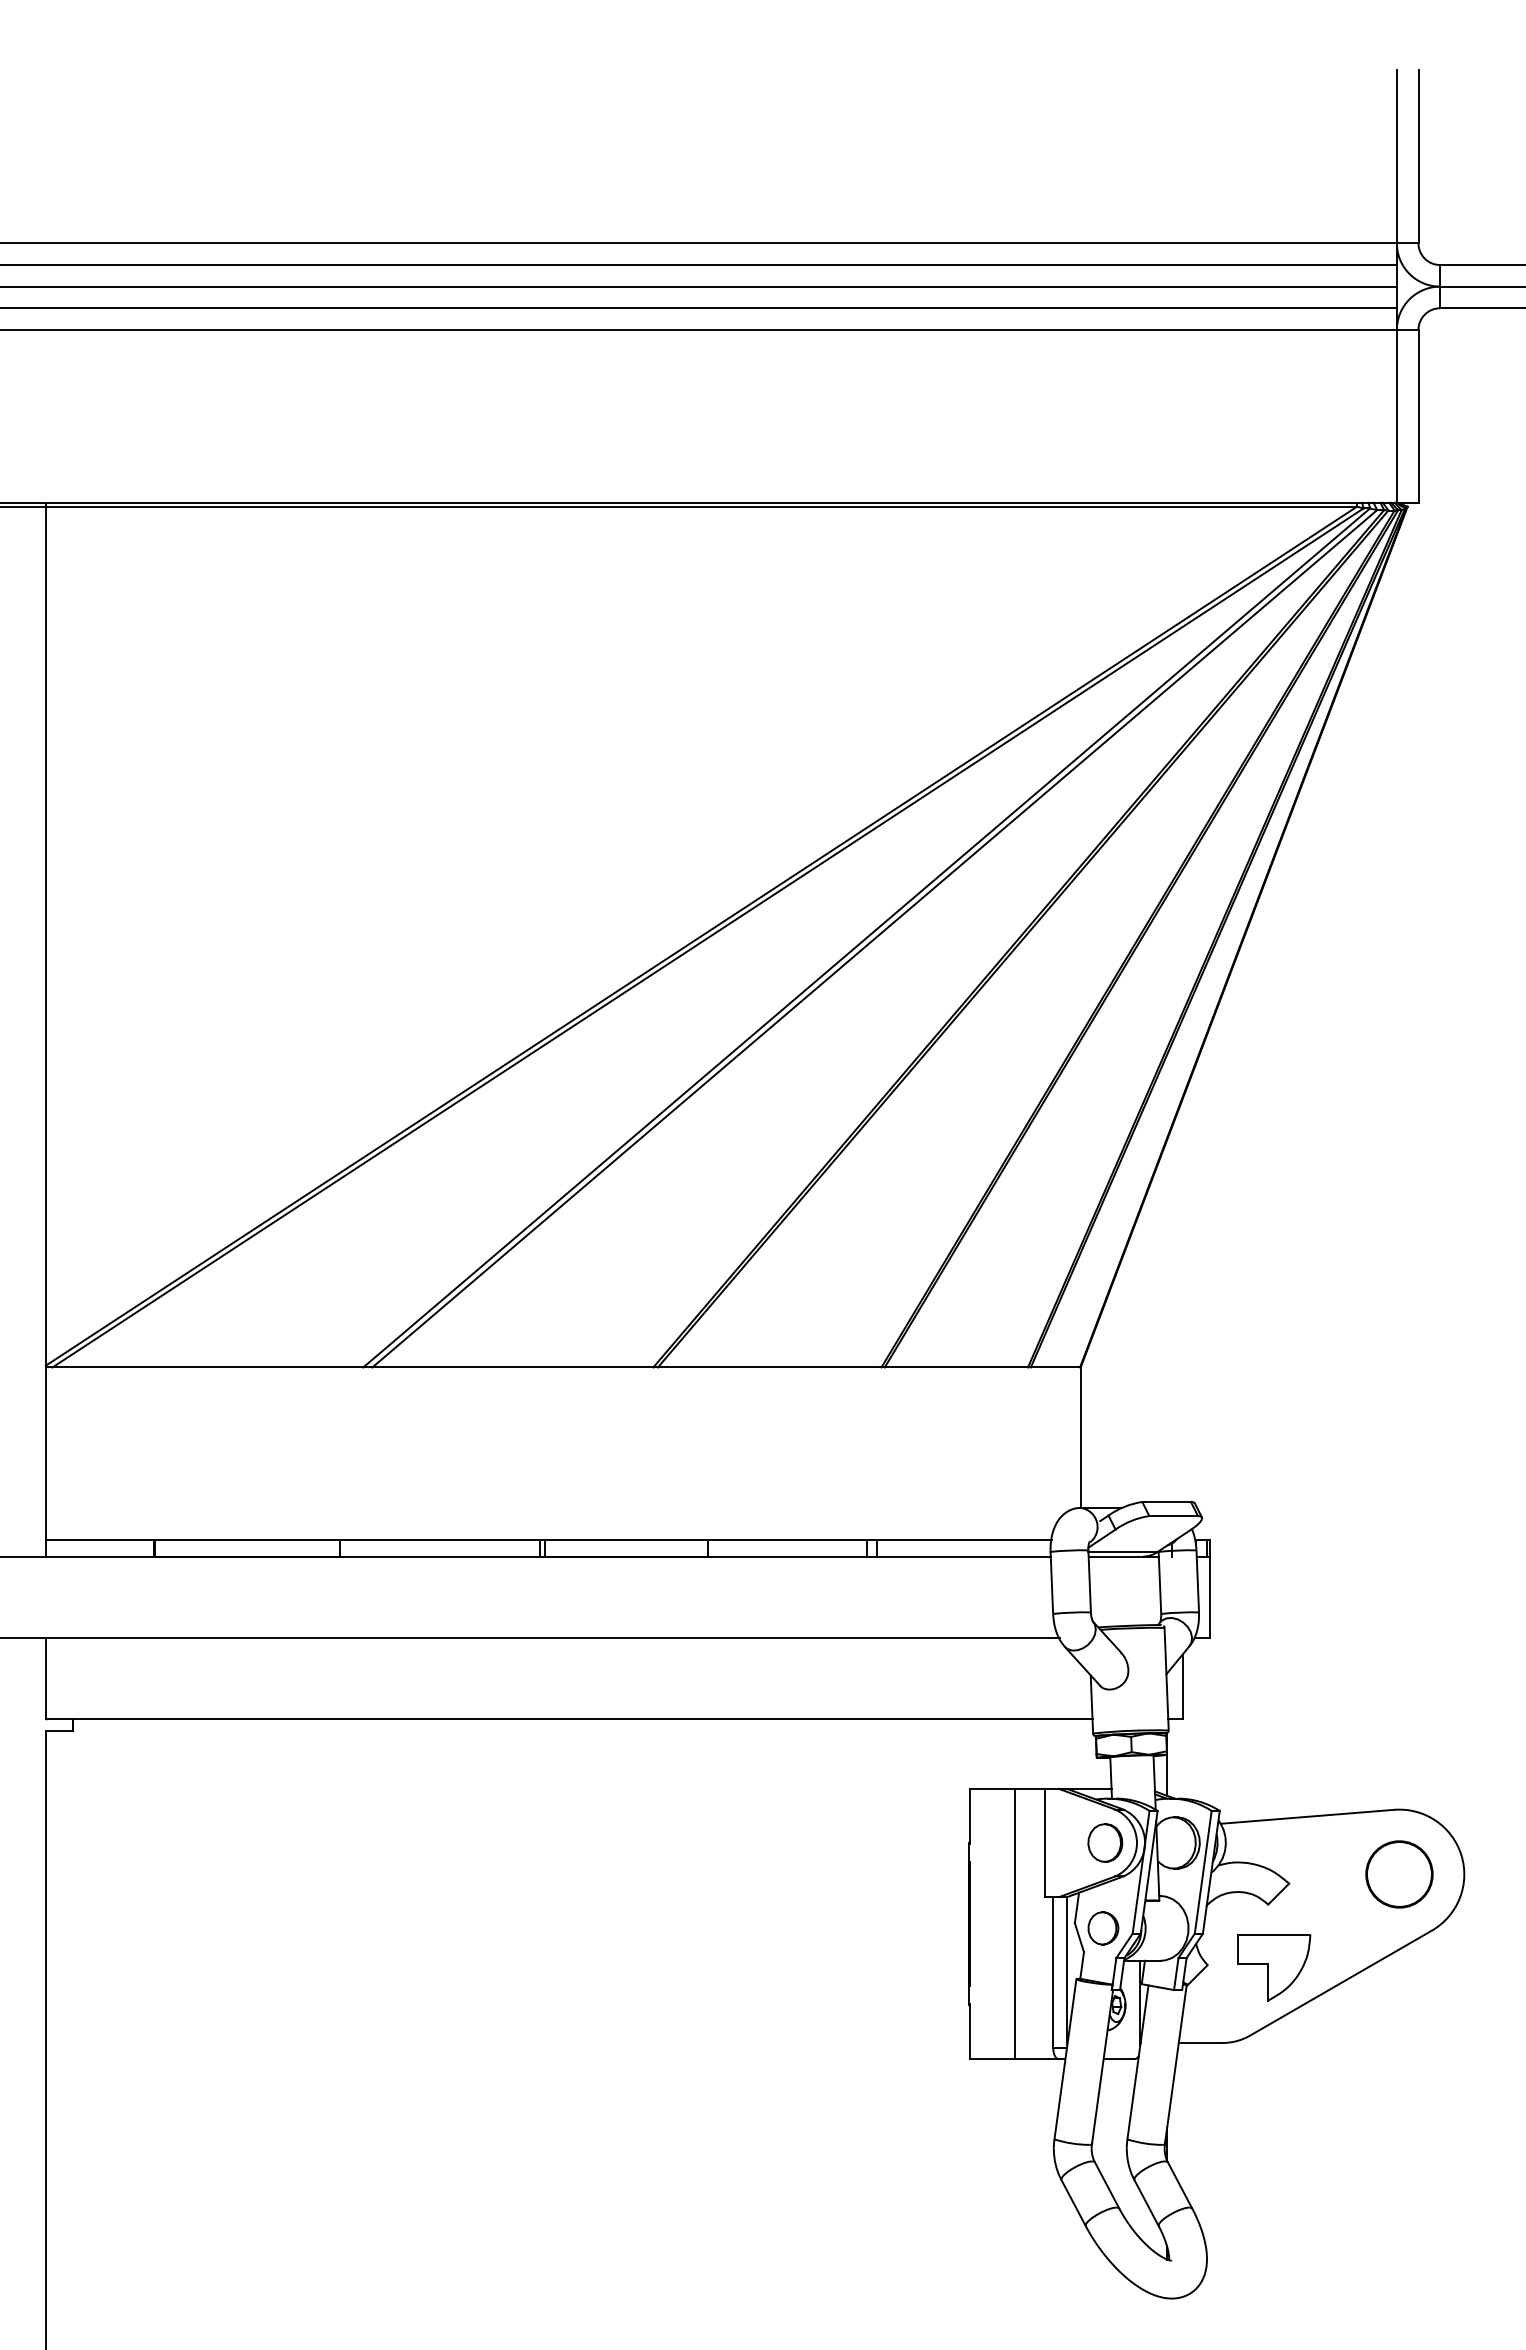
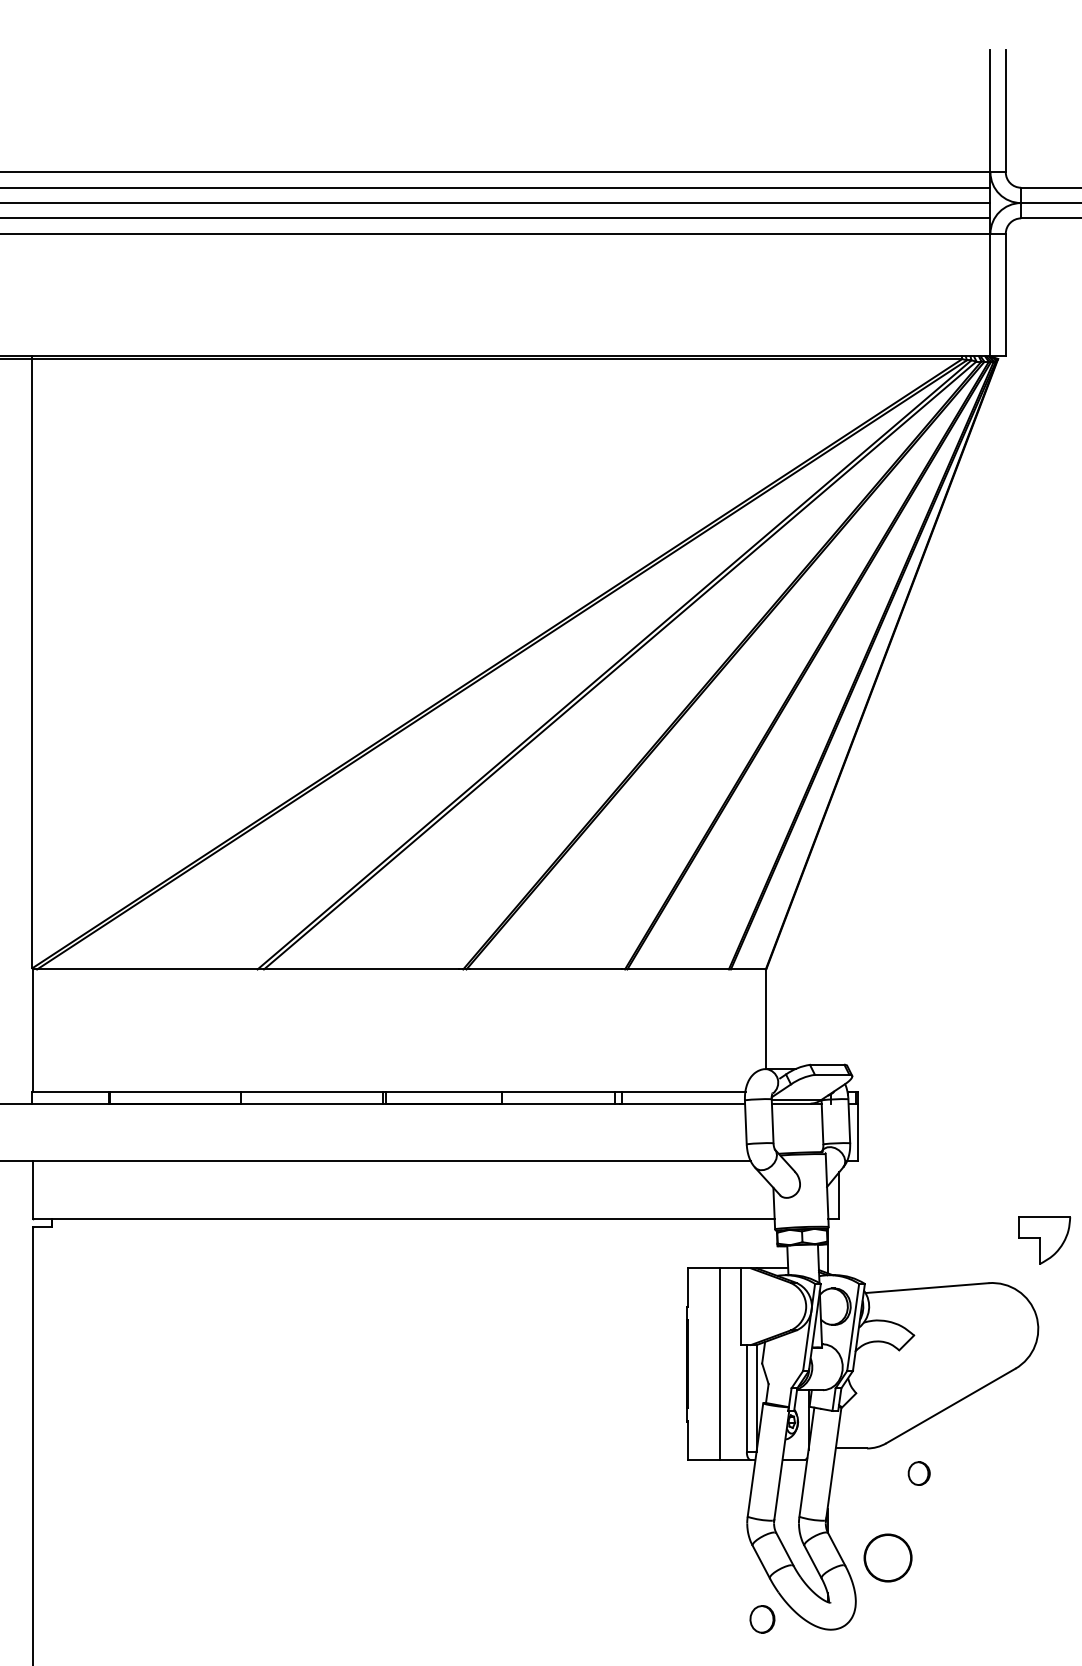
part: (1105, 1842) -> (762, 1619), moved
circle: (1399, 1874) -> (888, 1558), moved
part: (1103, 1928) -> (919, 1473), moved
part: (1274, 1967) -> (1044, 1240), moved

